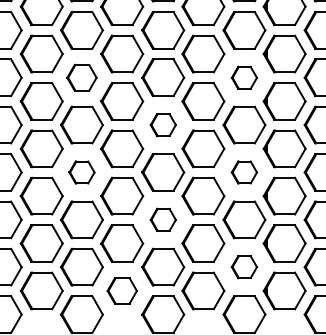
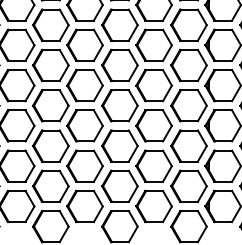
part: (81, 77) -> (50, 24), size x1.43
part: (244, 77) -> (189, 24), size x1.67
part: (163, 124) -> (120, 64), size x1.67
part: (81, 172) -> (50, 105), size x1.67
part: (244, 172) -> (189, 105), size x1.67
part: (163, 219) -> (120, 145), size x1.67
part: (244, 266) -> (189, 185), size x1.67
part: (122, 290) -> (85, 206), size x1.43

